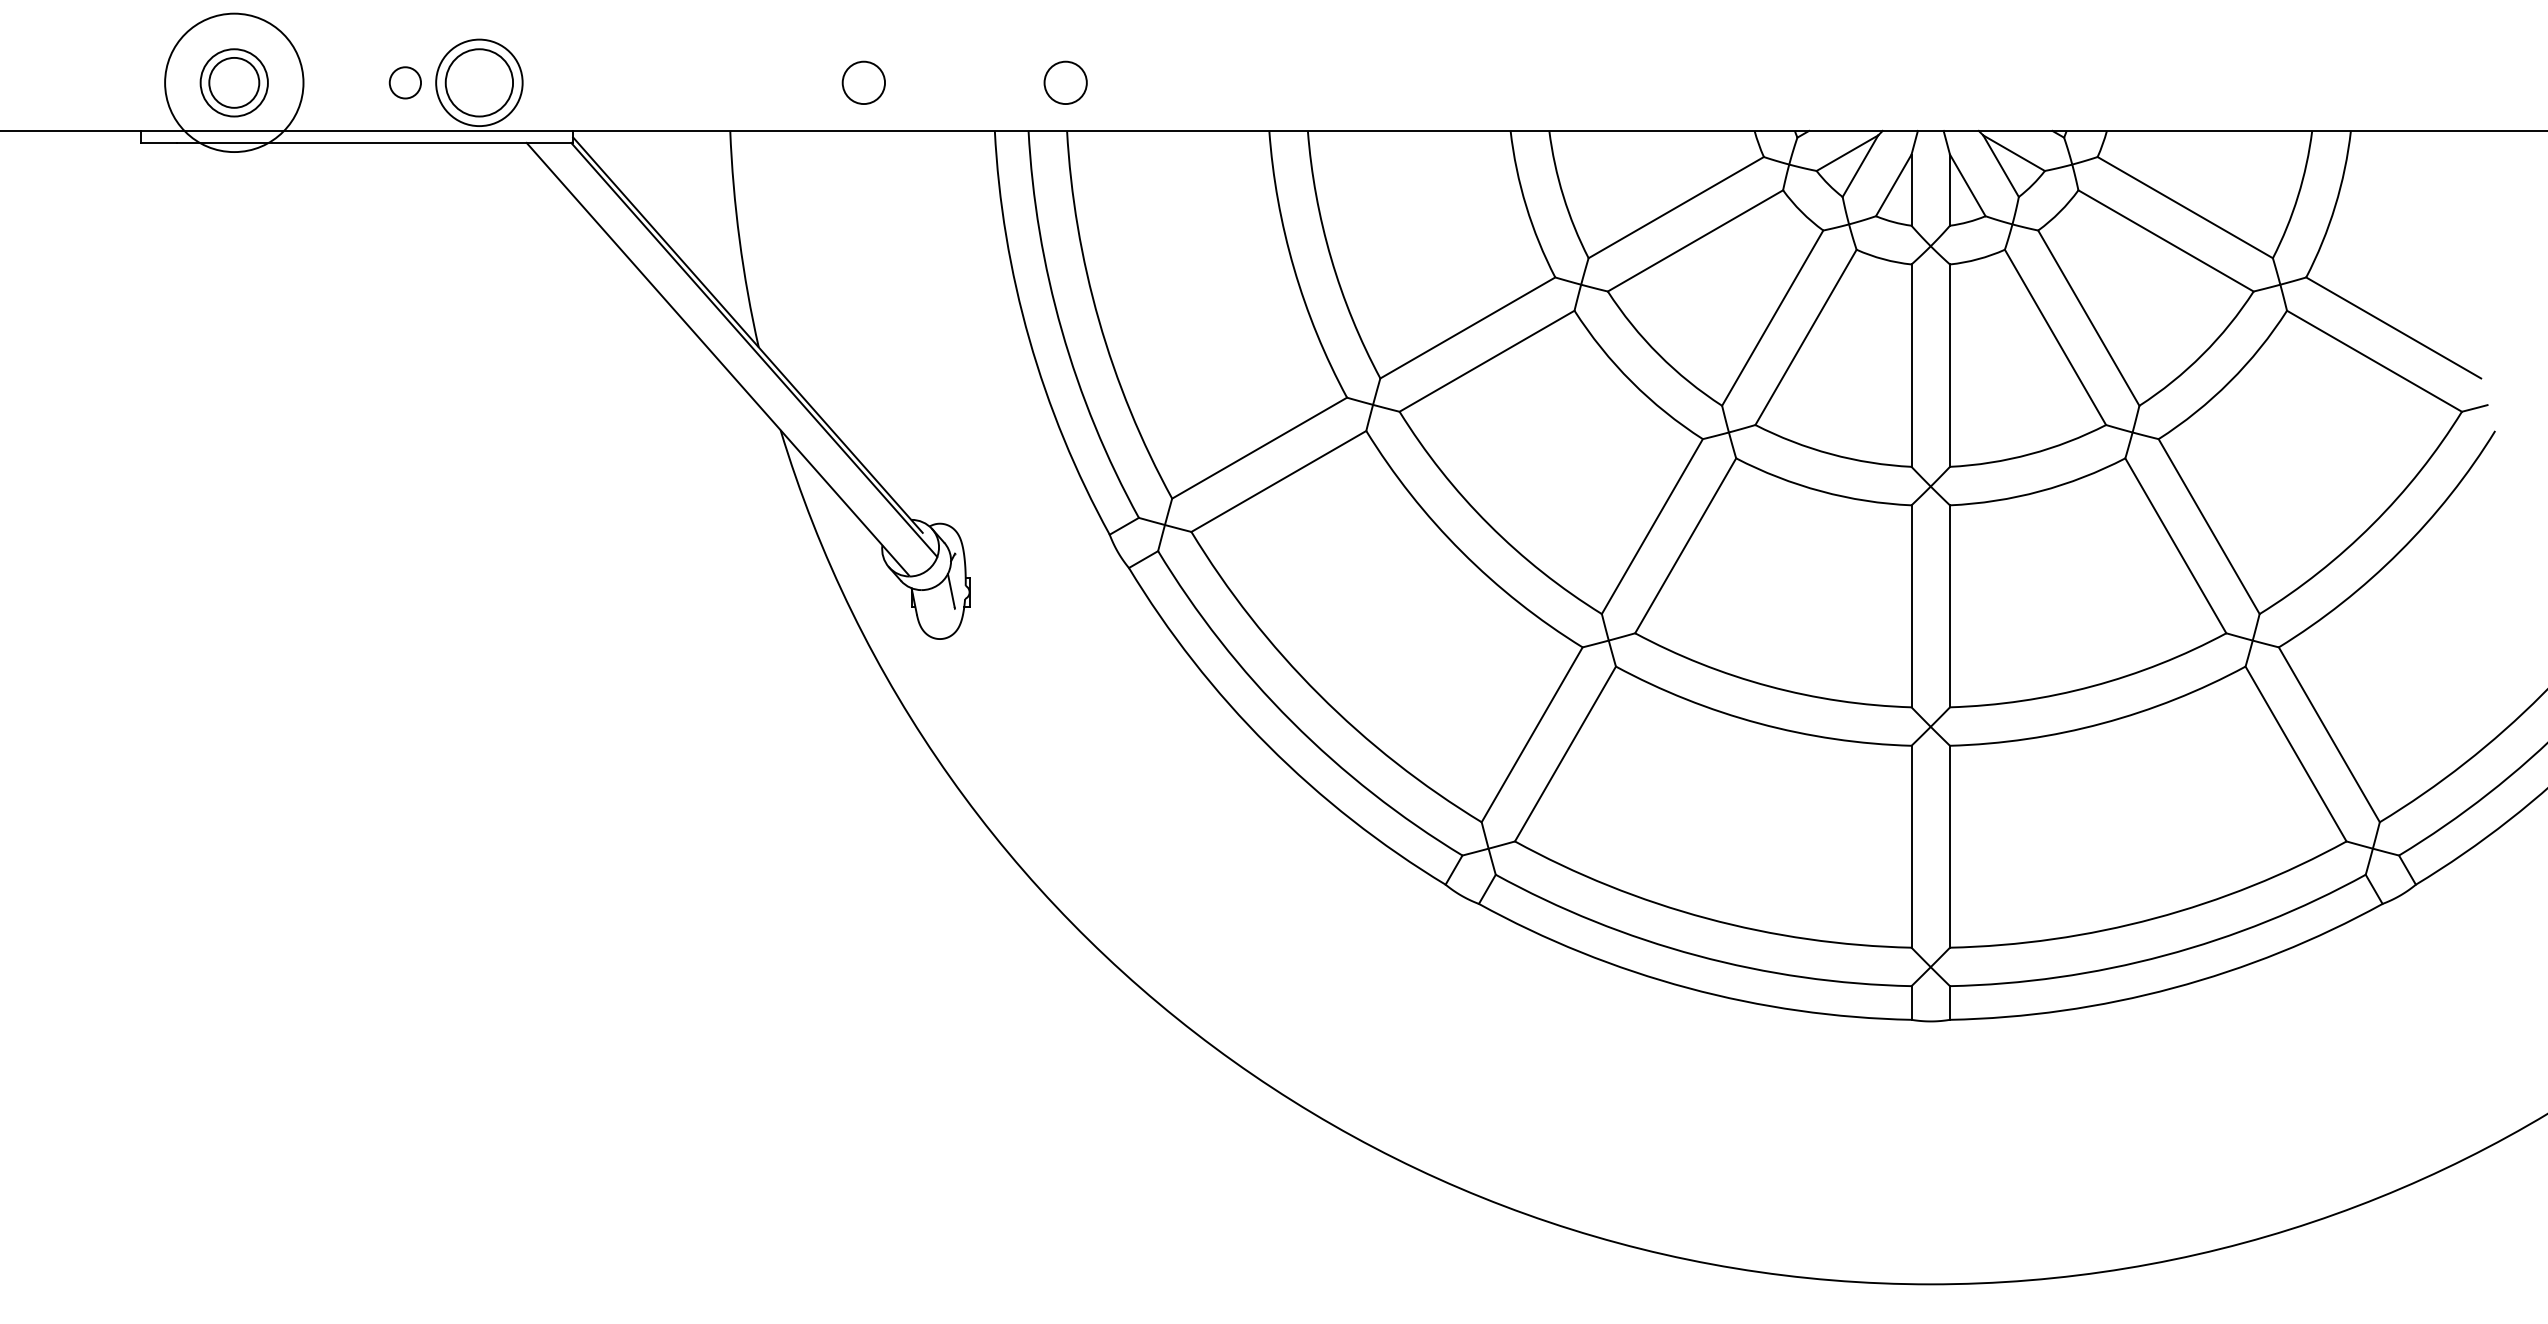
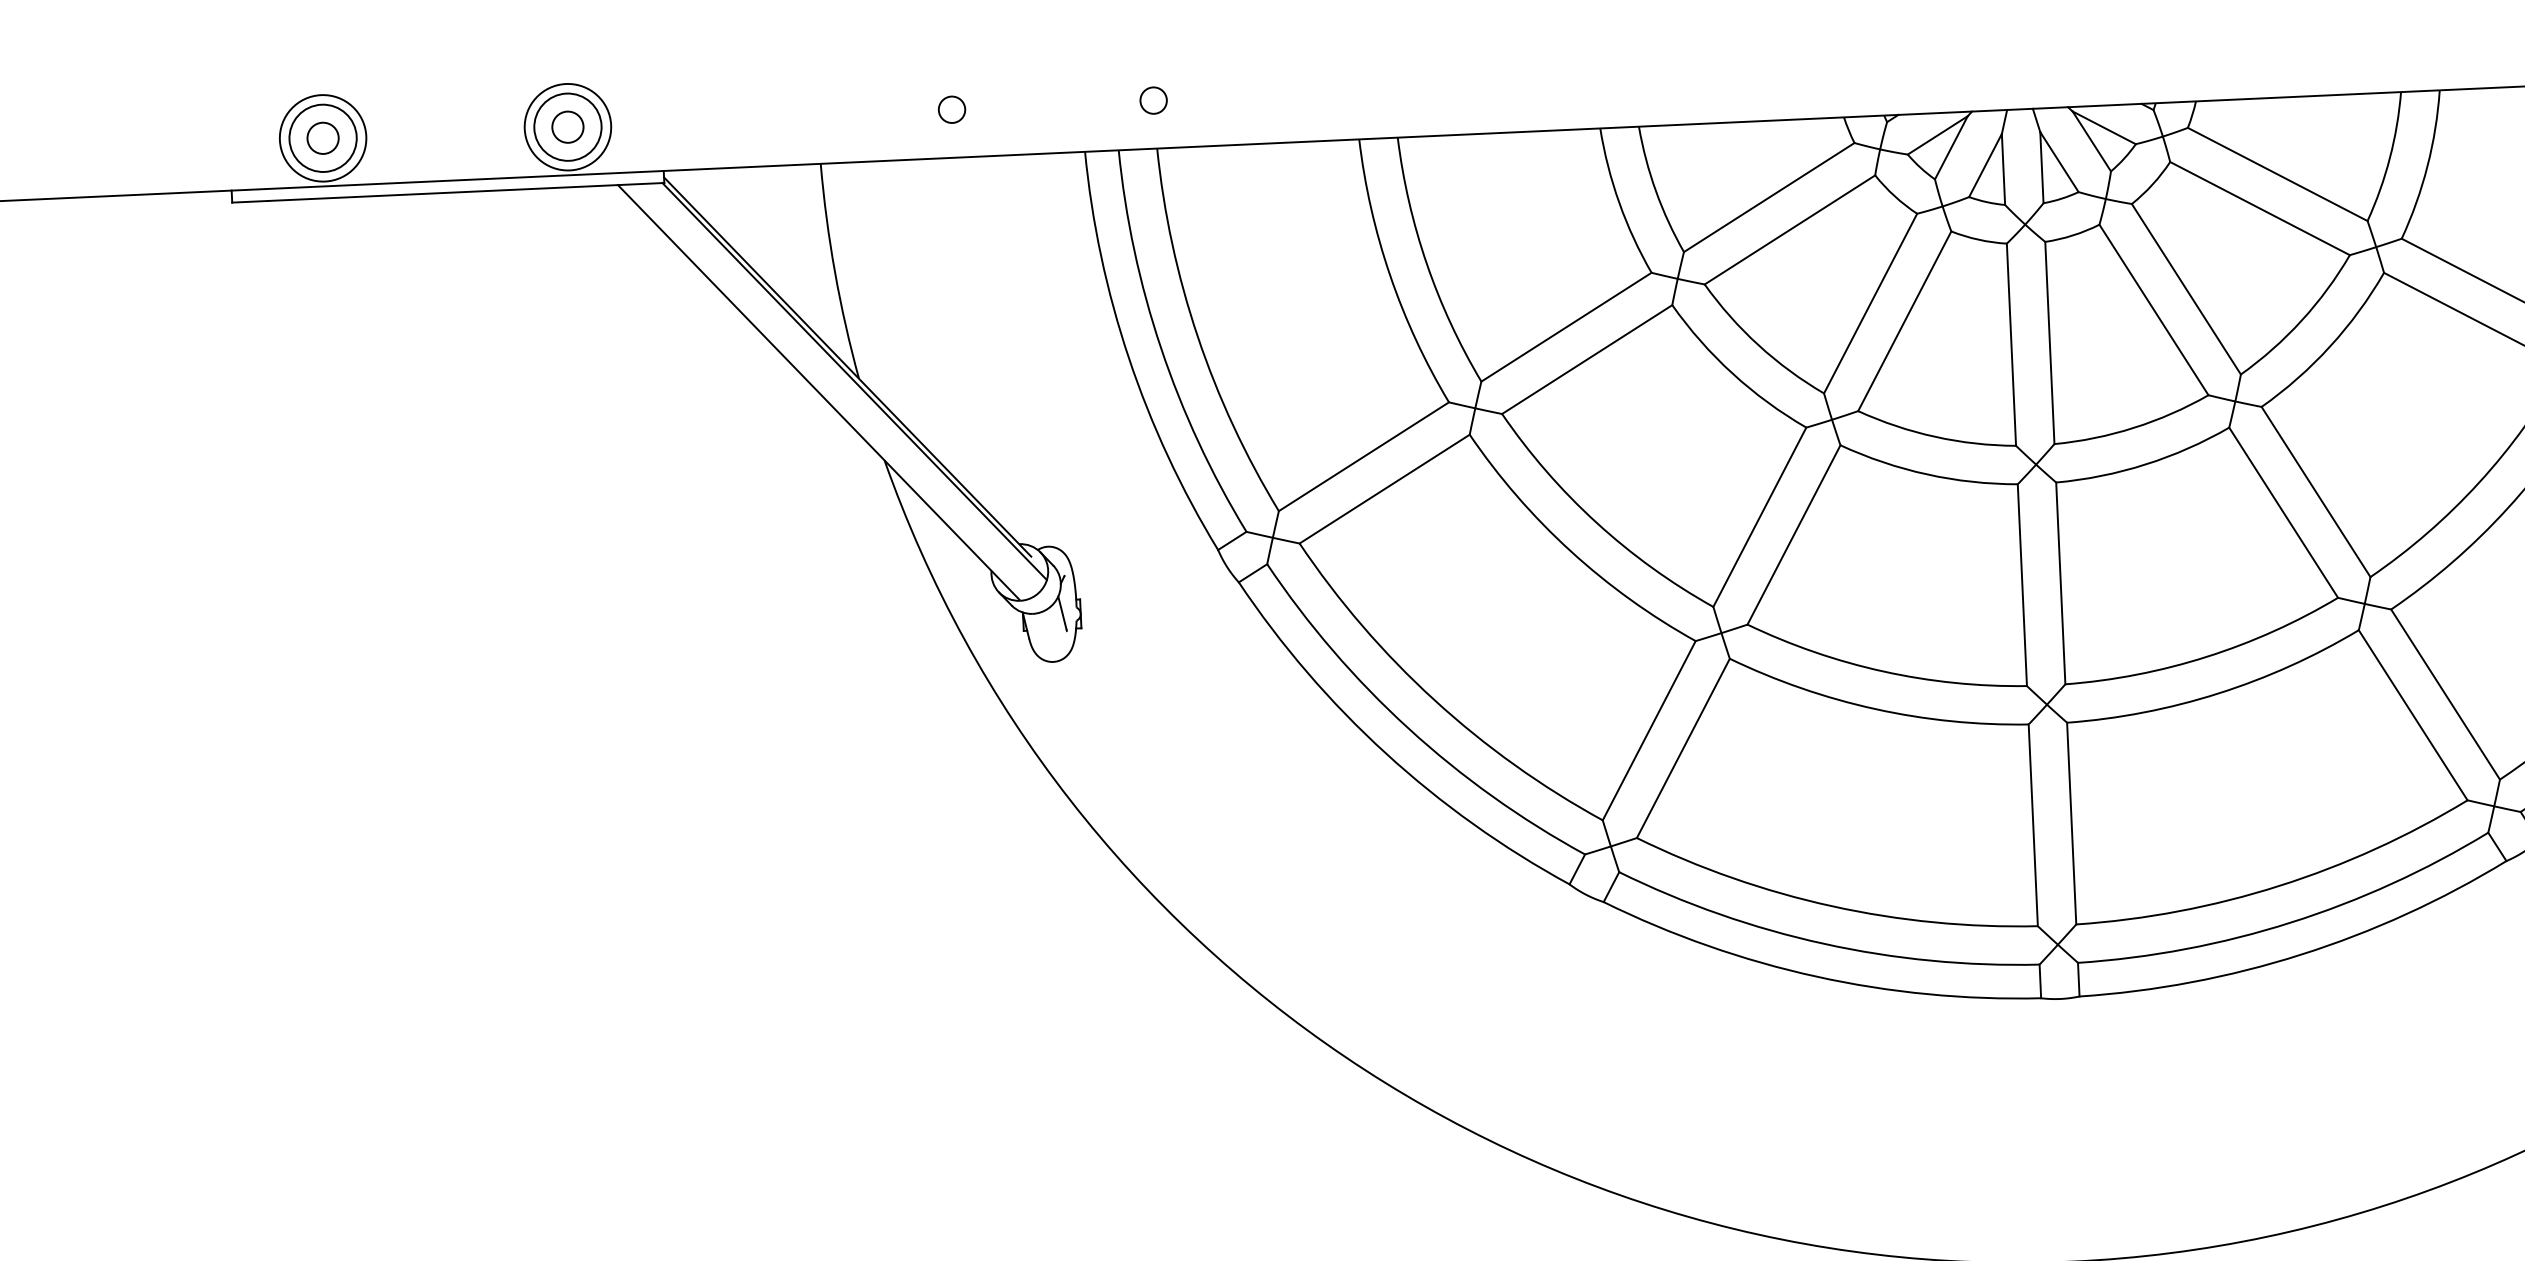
circle: (233, 82) -> (322, 137), size x0.62
circle: (234, 82) -> (323, 137), size x0.62
circle: (404, 82) -> (567, 126), moved
circle: (863, 82) -> (951, 109), size x0.62
circle: (1065, 82) -> (1153, 100), size x0.62

